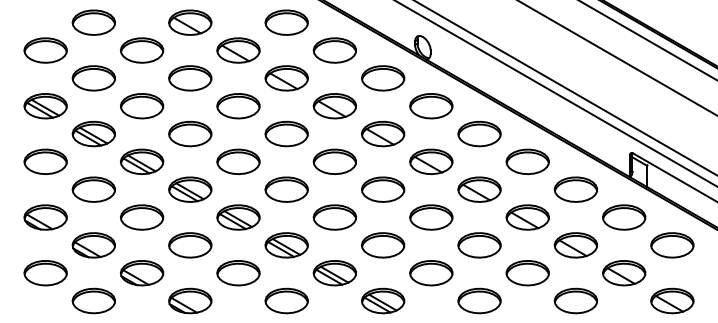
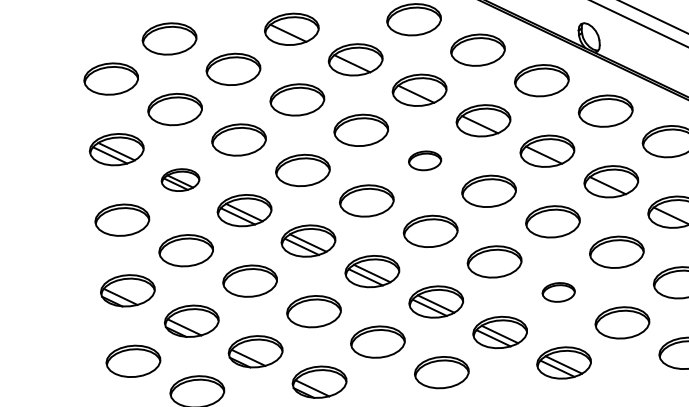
part: (93, 133) -> (180, 179), size x0.7
part: (286, 133) -> (424, 160), size x0.6
part: (383, 245) -> (559, 292), size x0.6

